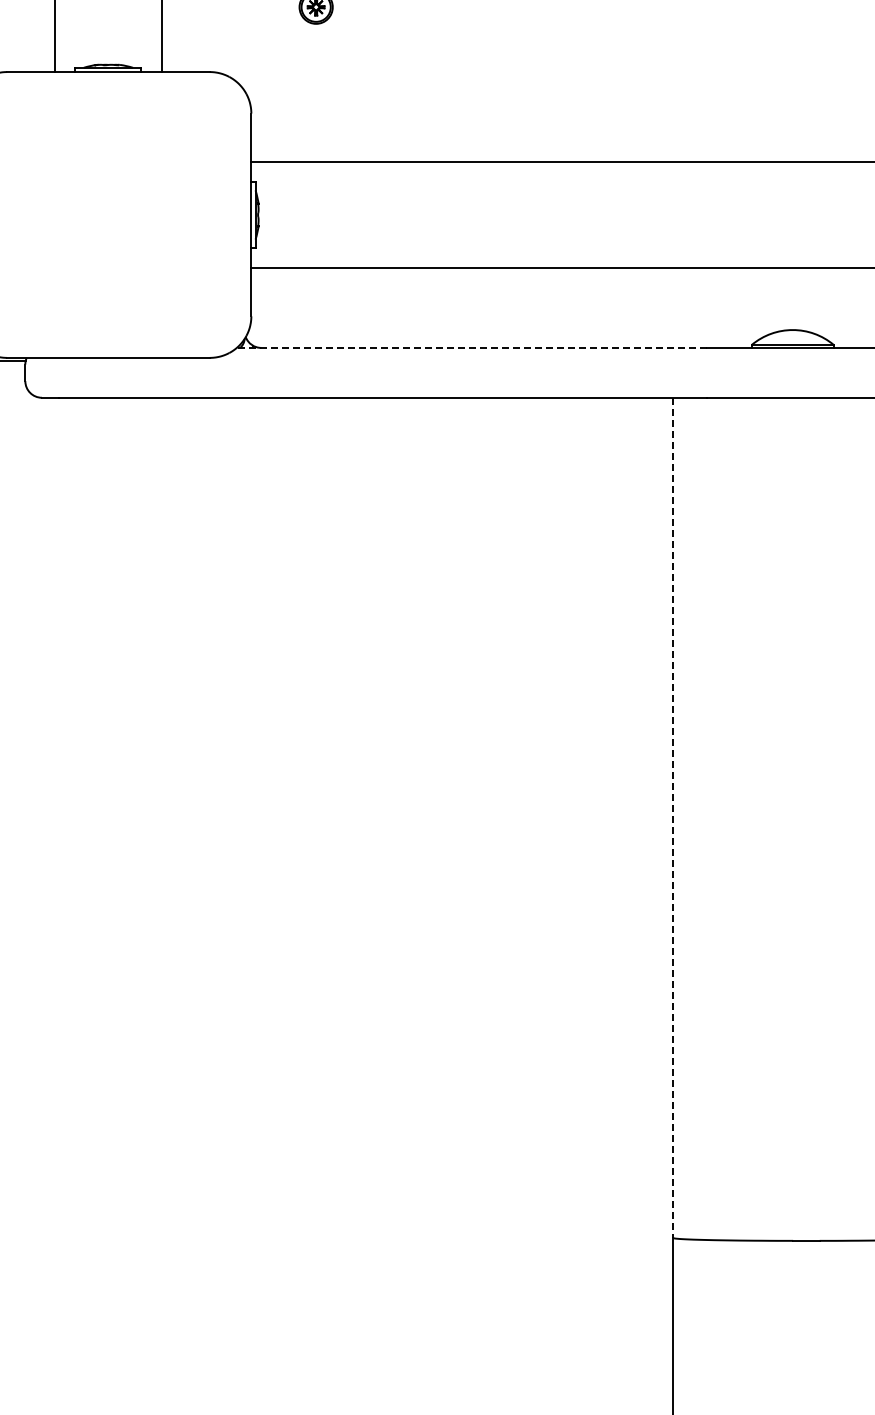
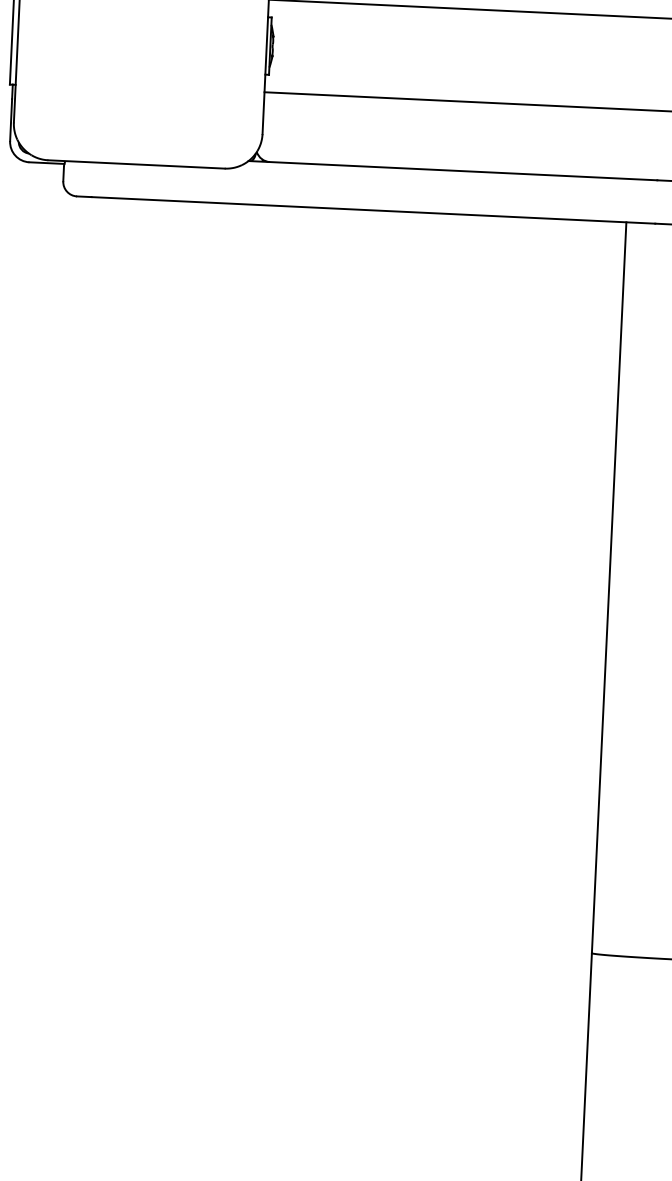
line: (471, 347) -> (452, 170), dashed -> solid
line: (673, 818) -> (609, 588), dashed -> solid

